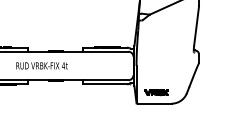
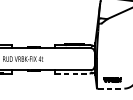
line: (105, 84) -> (72, 73), solid -> dashed
line: (154, 103) -> (110, 88), solid -> dashed

